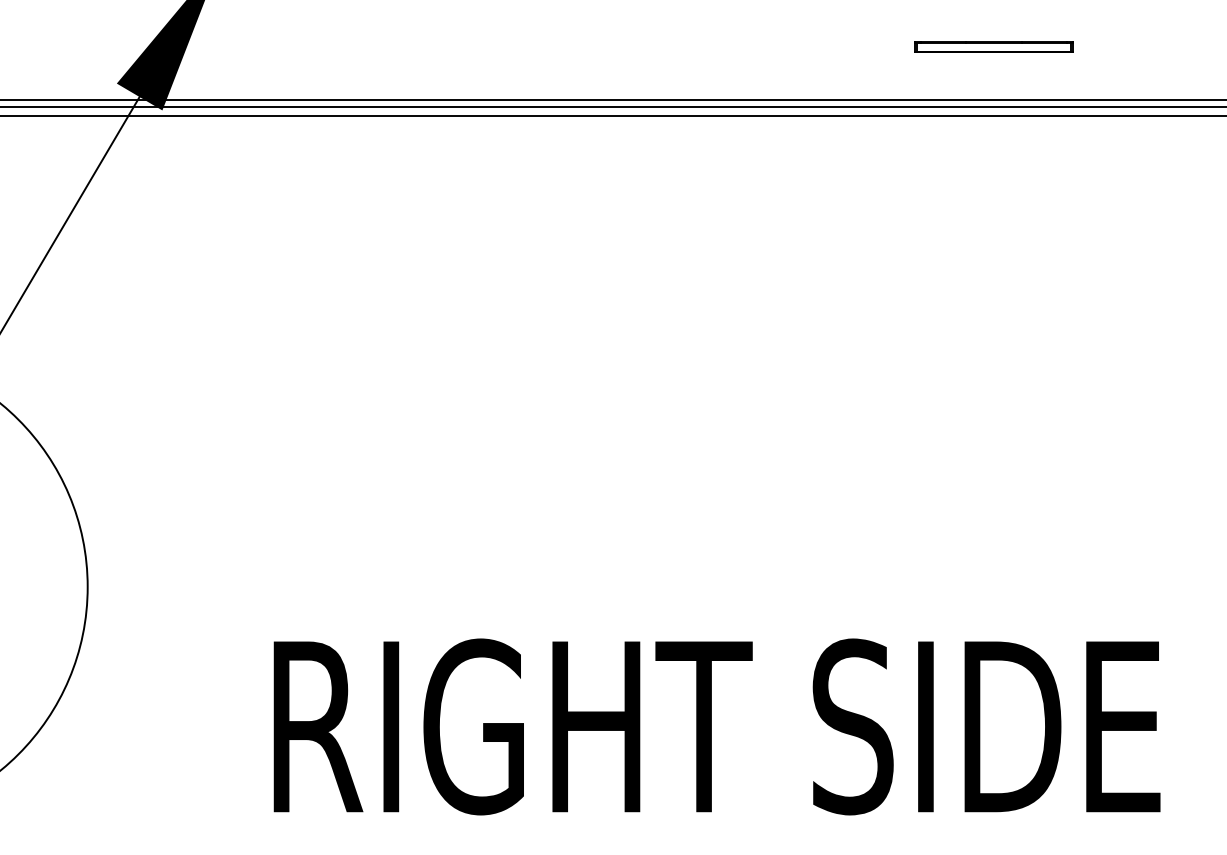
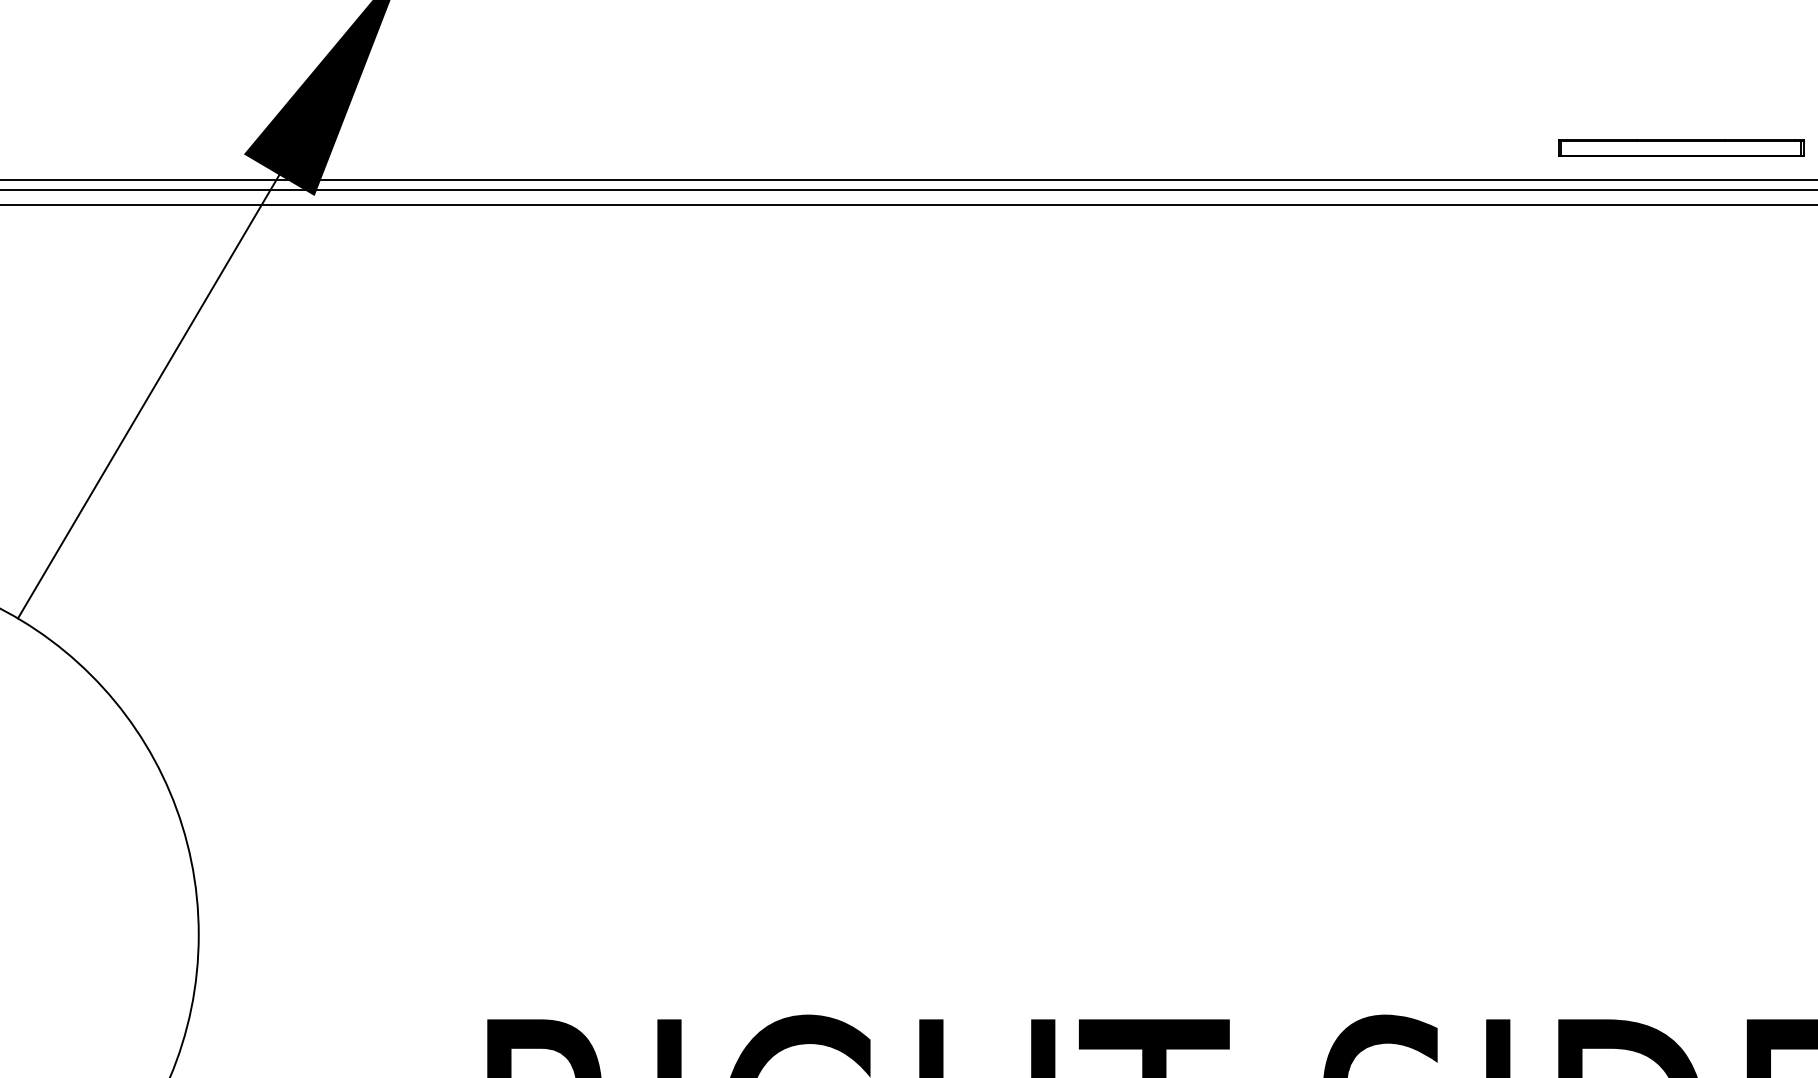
part: (993, 46) -> (1680, 146), moved

